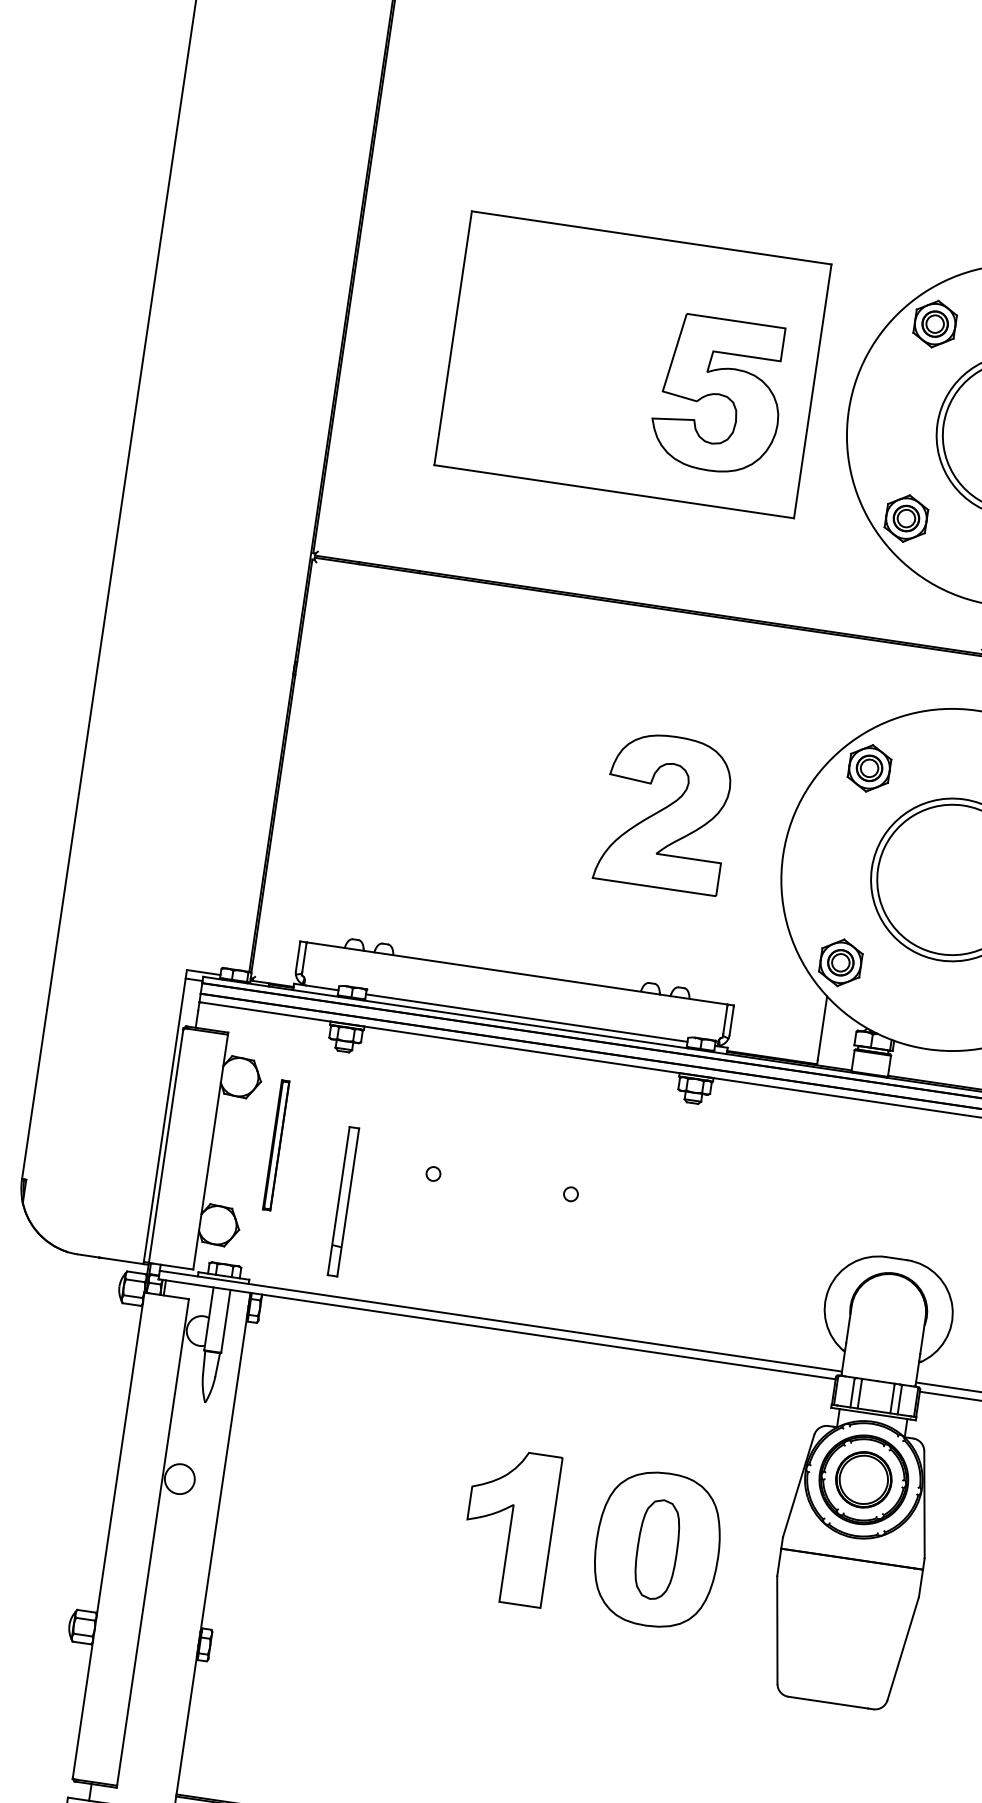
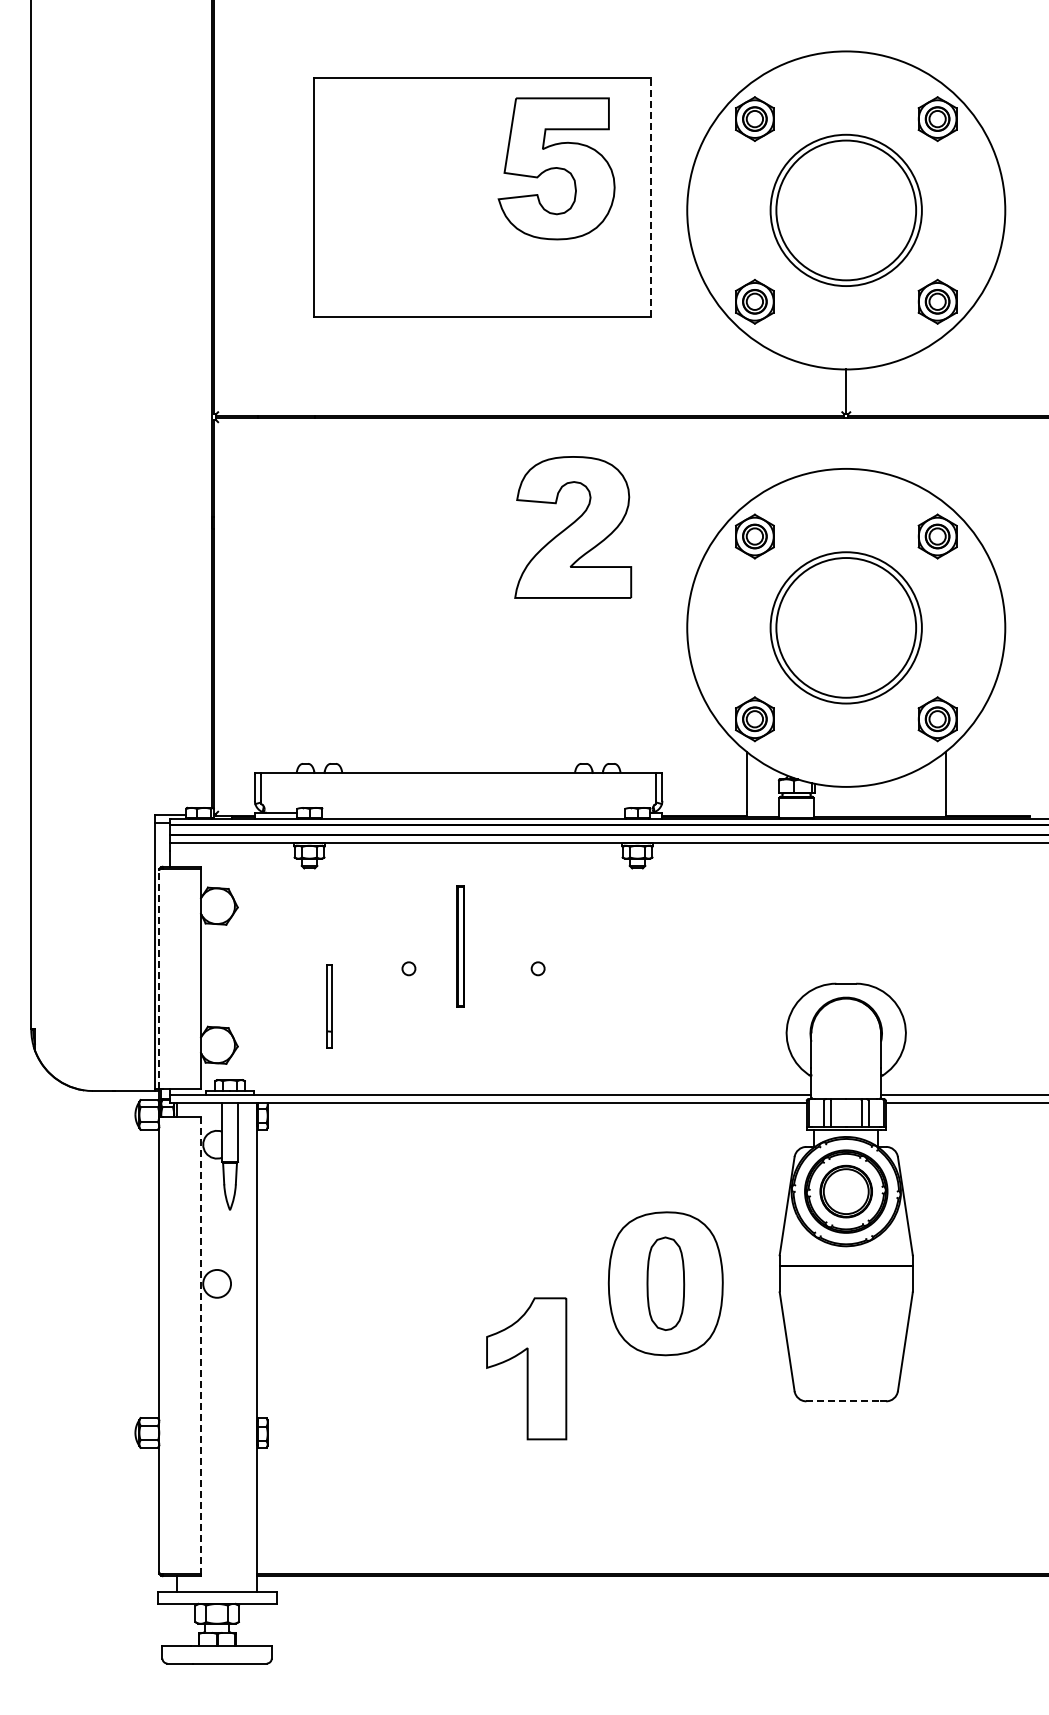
line: (812, 391) -> (651, 197), solid -> dashed
part: (718, 394) -> (556, 168), moved
part: (665, 812) -> (573, 527), moved
line: (526, 1017) -> (473, 812), removed
part: (276, 1145) -> (460, 946), moved
line: (166, 1146) -> (159, 979), solid -> dashed
part: (343, 1201) -> (329, 1006), size x0.6
part: (509, 1526) -> (526, 1368), moved
line: (153, 1542) -> (201, 1345), solid -> dashed
line: (828, 1702) -> (844, 1401), solid -> dashed

